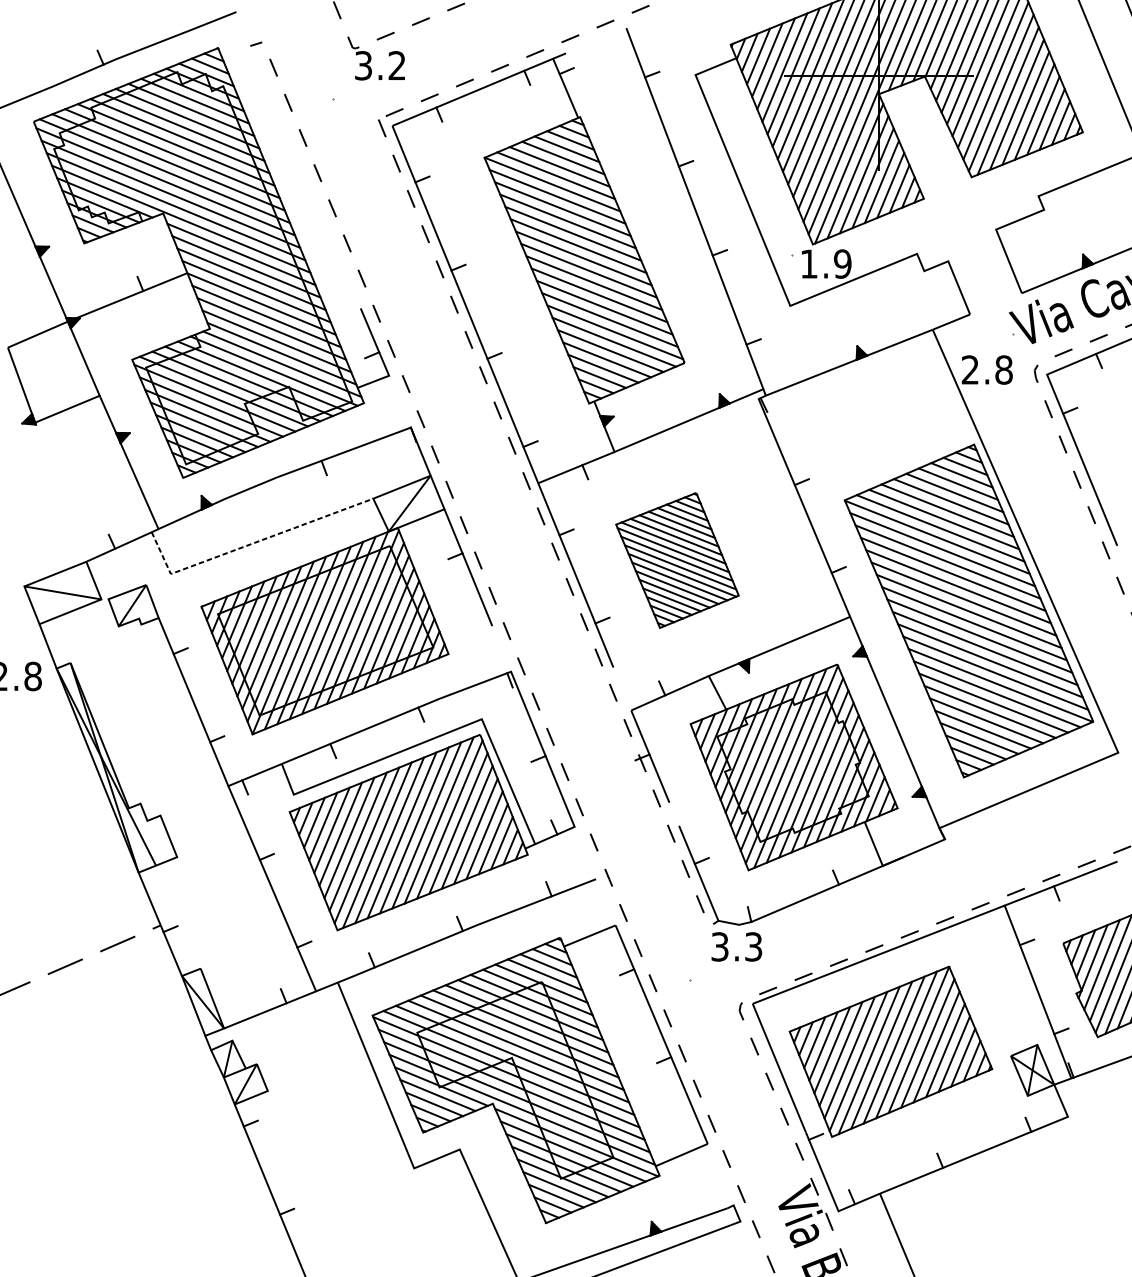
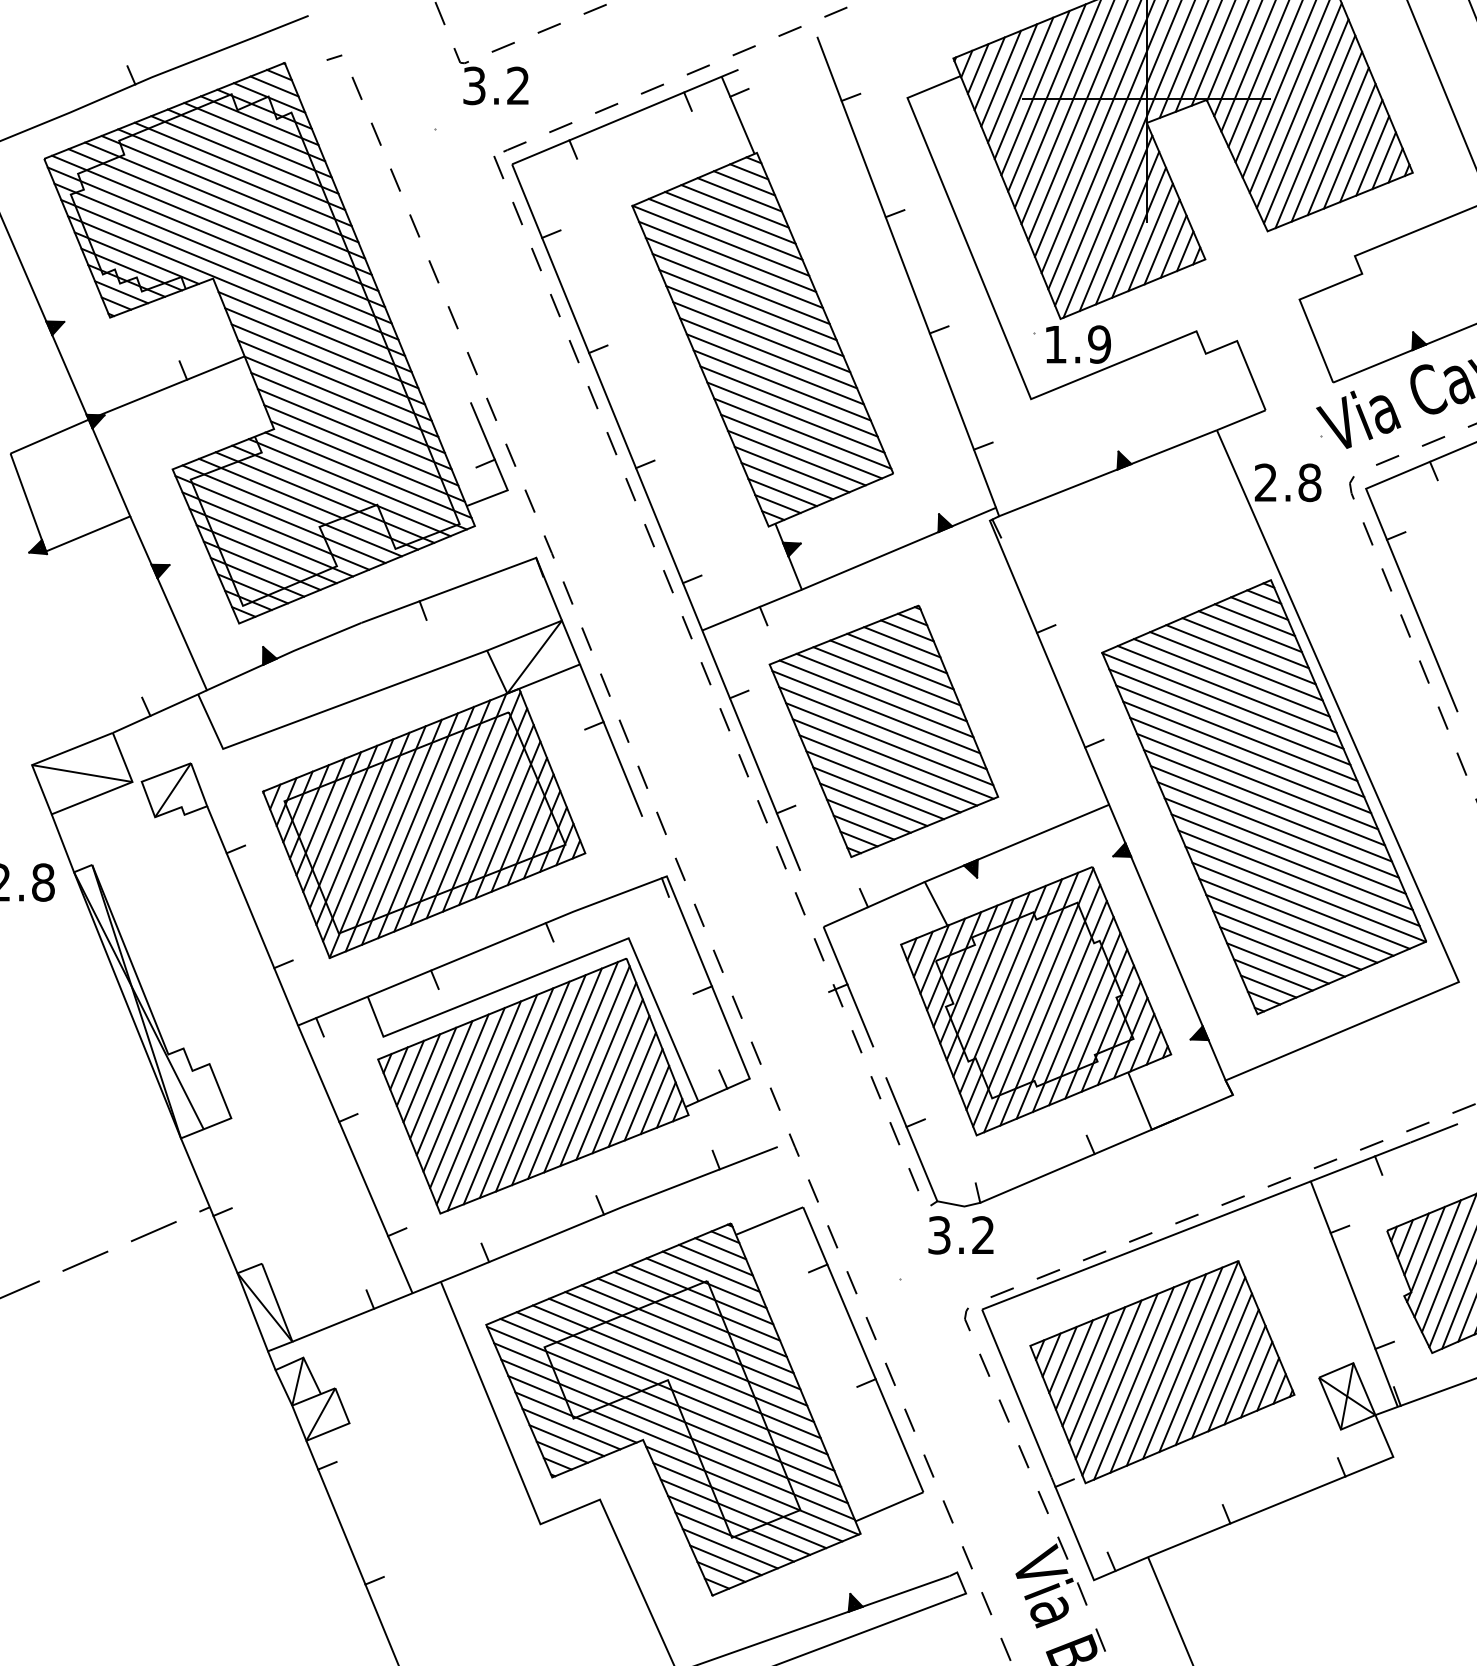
line: (250, 544) -> (326, 710), dashed -> solid
part: (677, 559) -> (883, 730), size x1.43
text: (753, 947) -> (983, 1235), 3.3 -> 3.2

